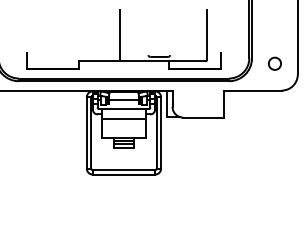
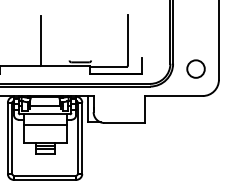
circle: (274, 63) -> (195, 68), size x1.43

